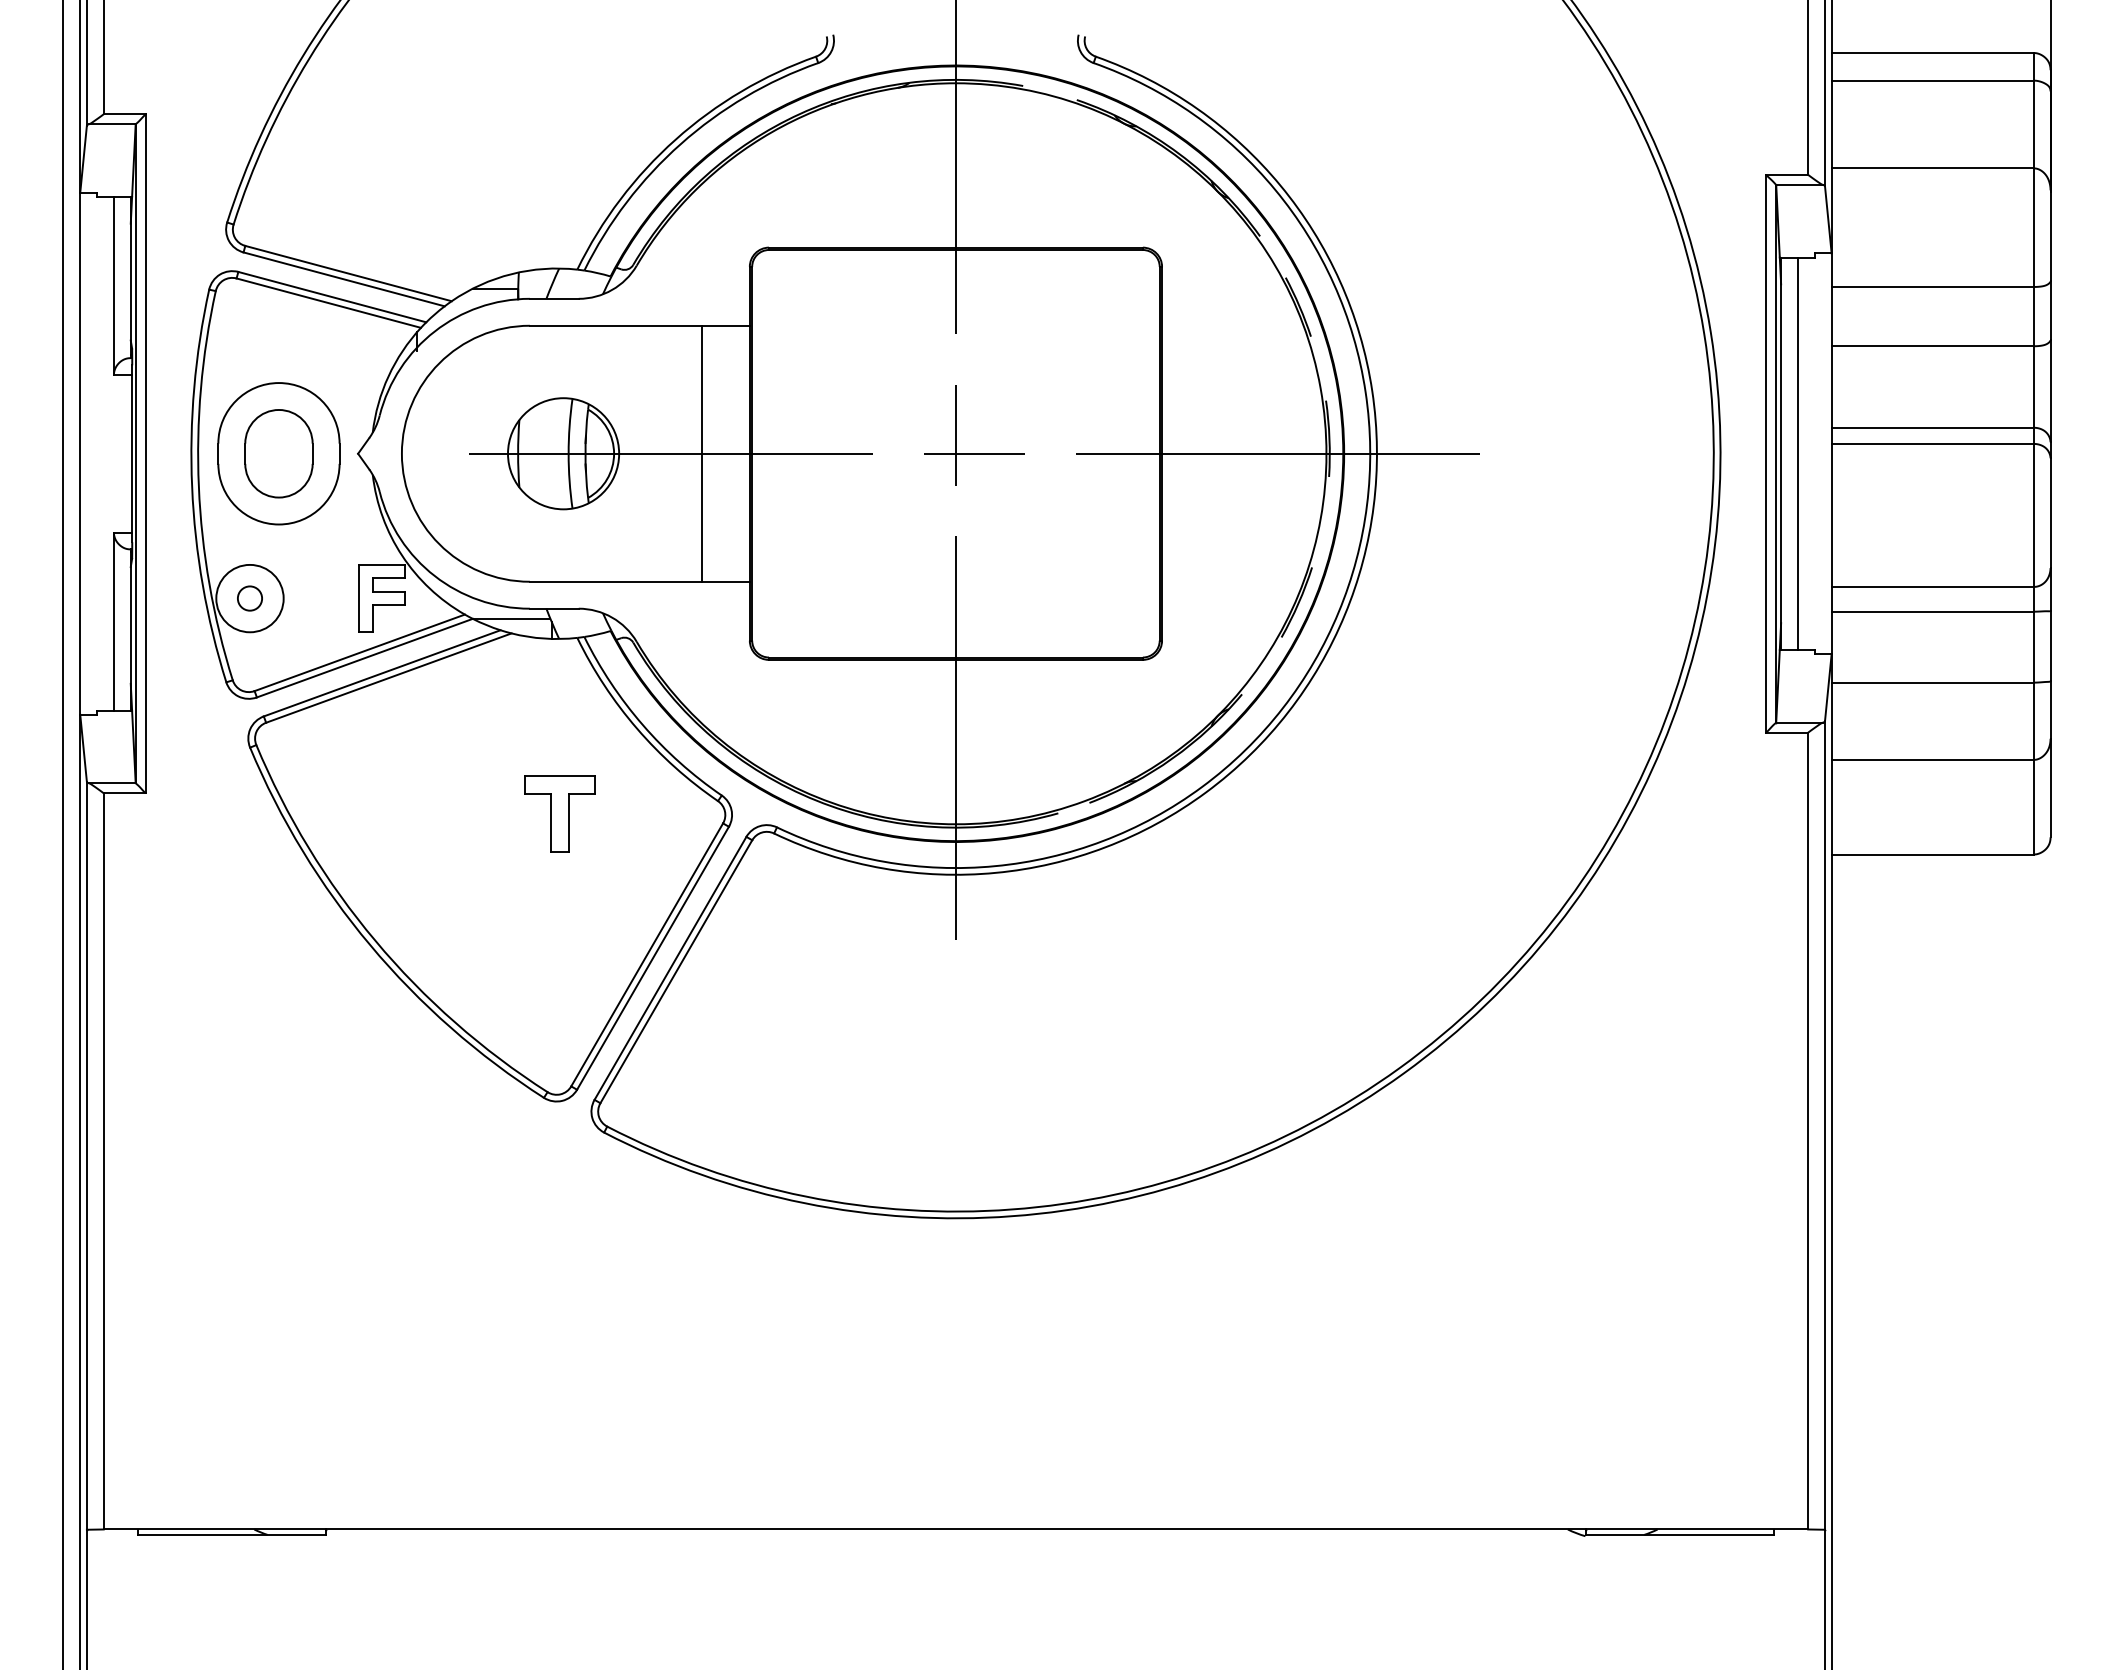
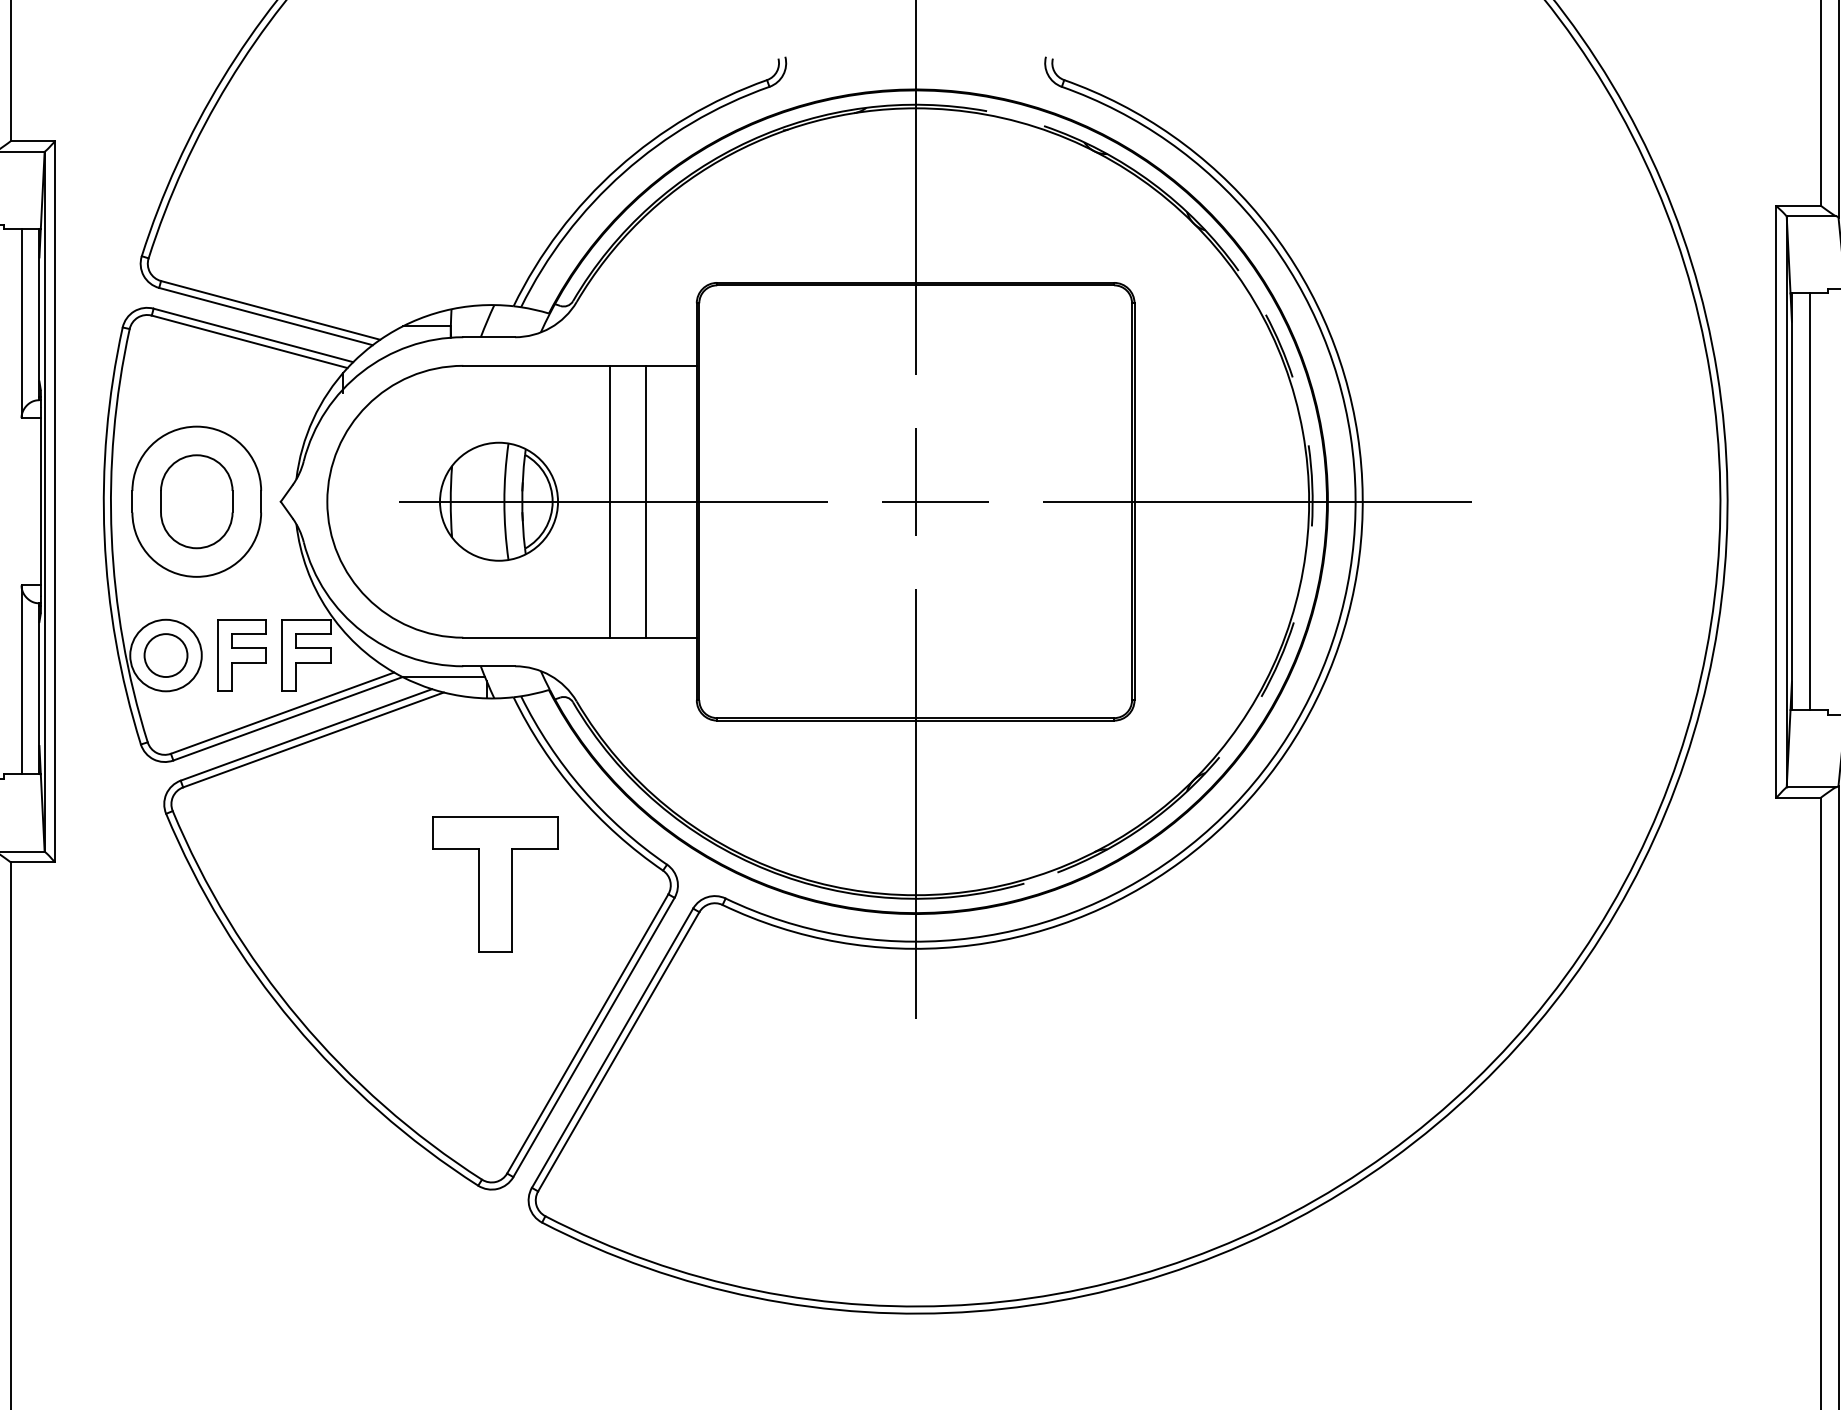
line: (667, 453) -> (609, 501), added
circle: (249, 598) -> (165, 655), size x1.67
part: (321, 598) -> (241, 655), added
part: (559, 813) -> (494, 883), size x1.67

